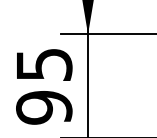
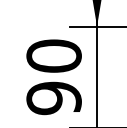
text: (44, 64) -> (54, 55), 95 -> 90

